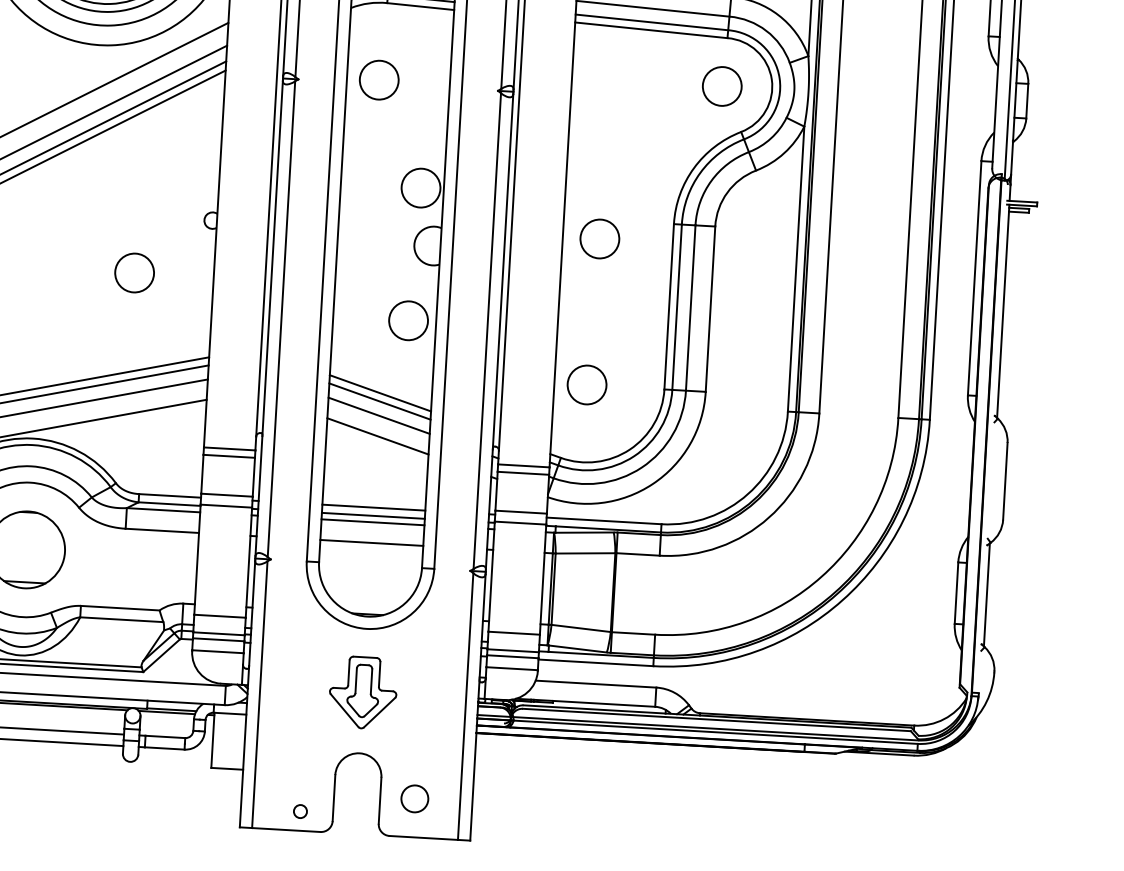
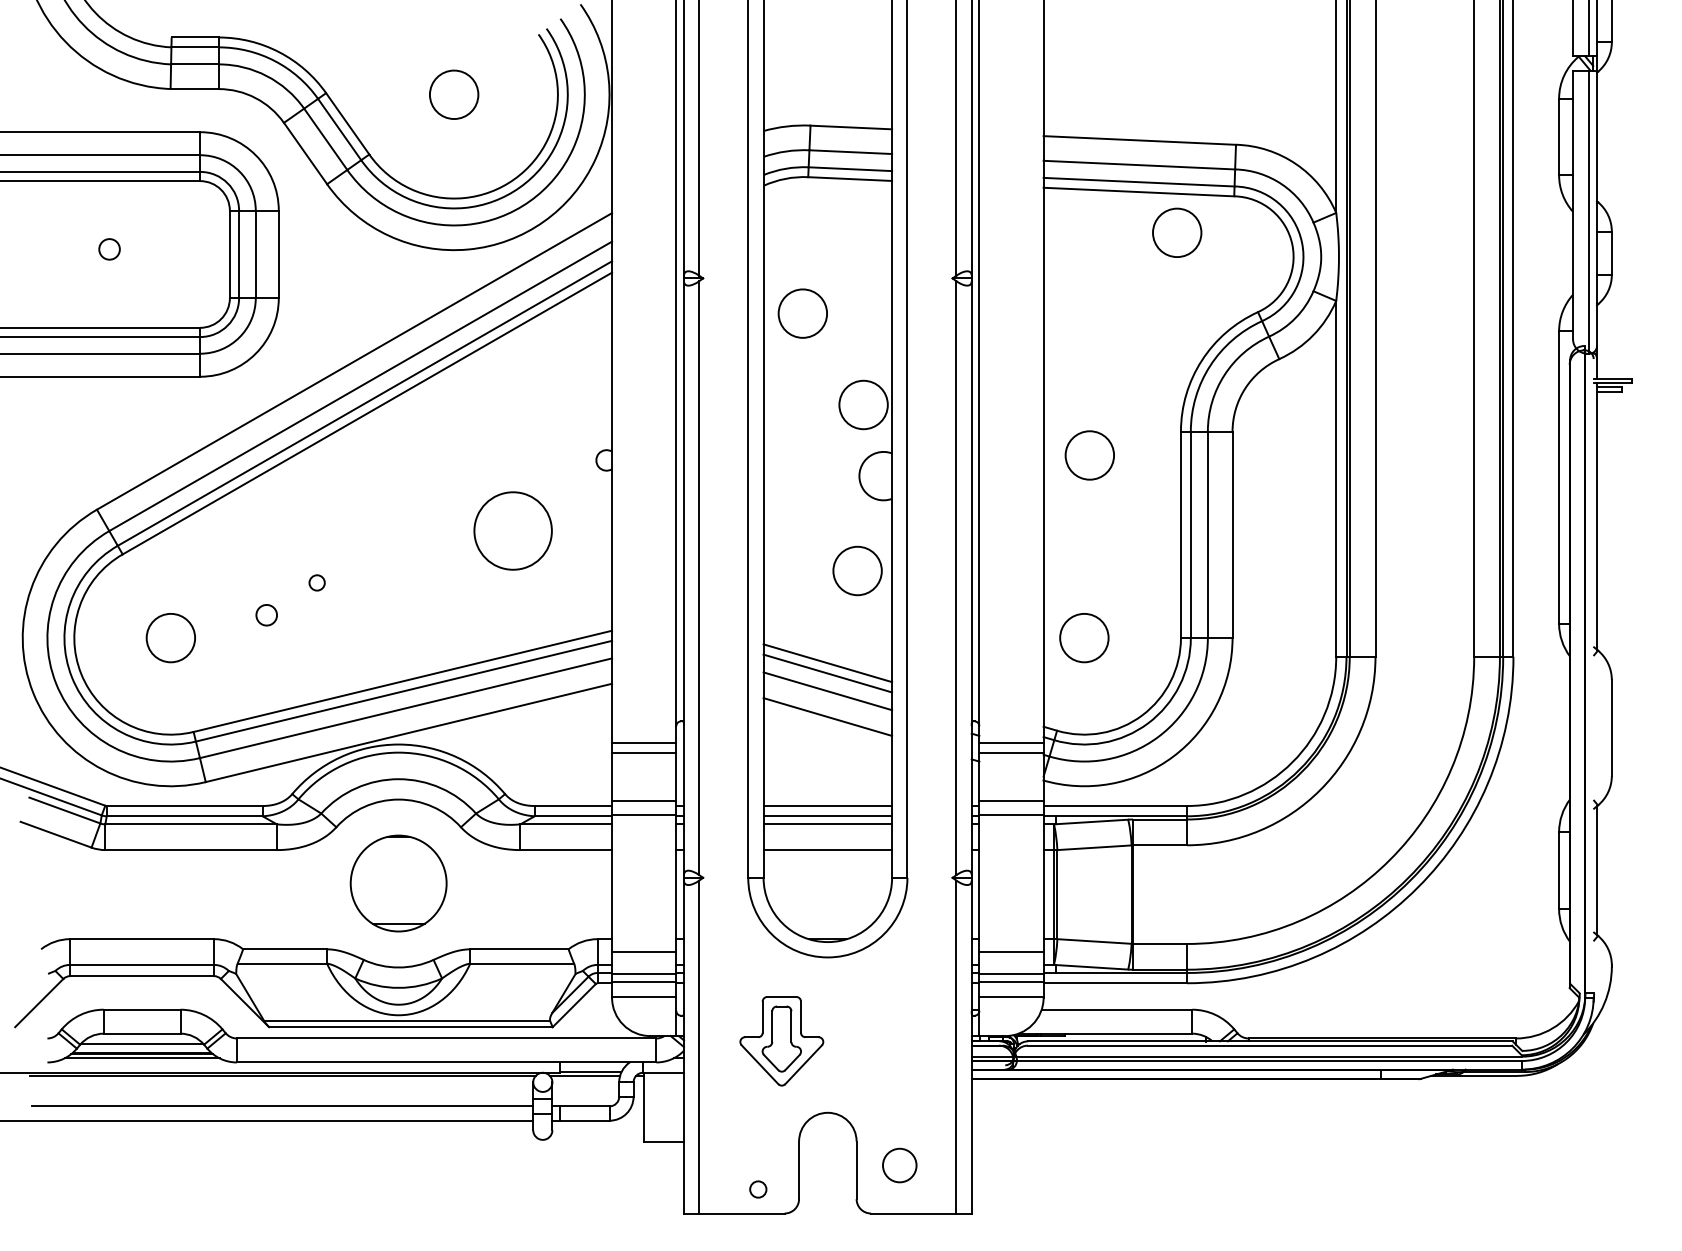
circle: (378, 80) -> (802, 313), moved
circle: (722, 86) -> (1177, 232), moved
circle: (134, 273) -> (513, 531), size x1.6
part: (362, 693) -> (781, 1041), moved

